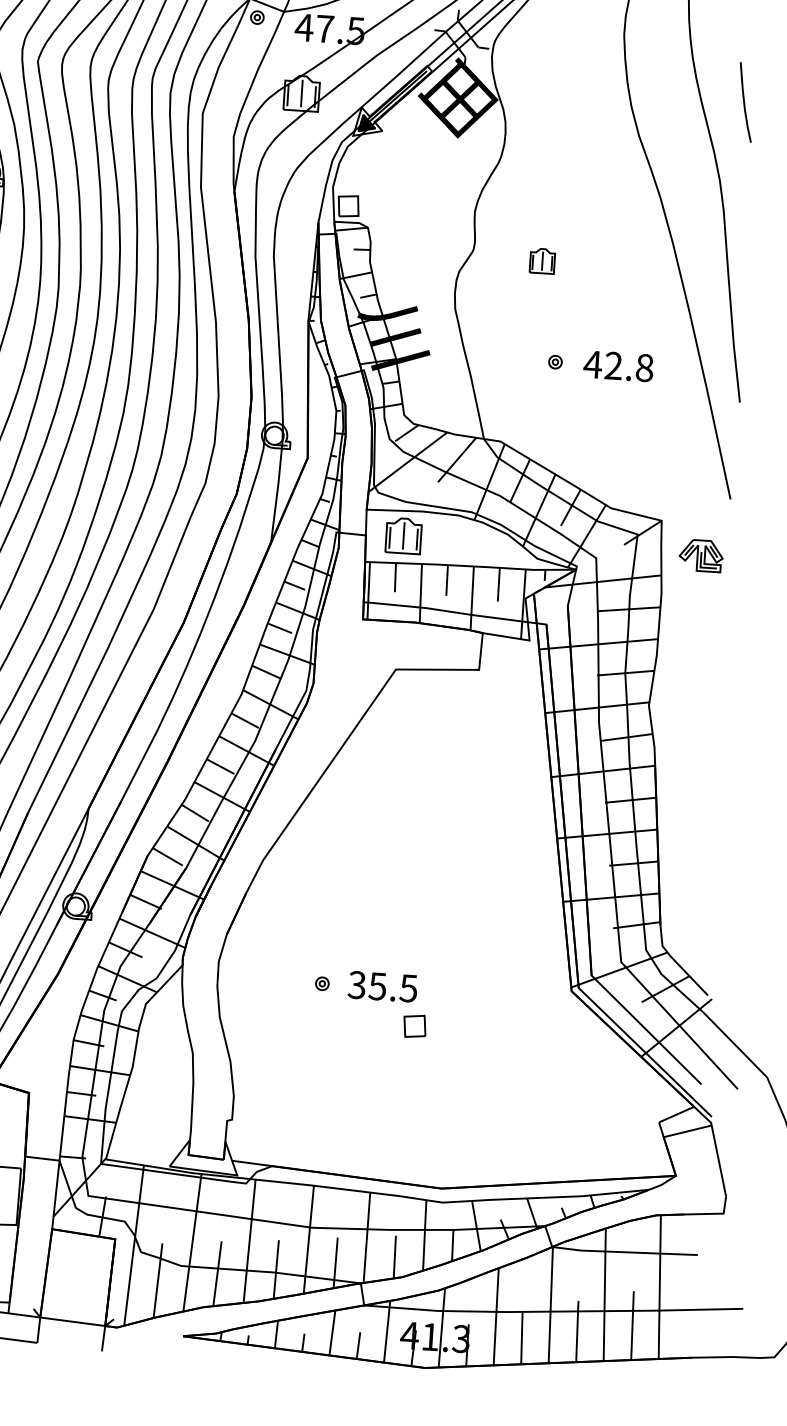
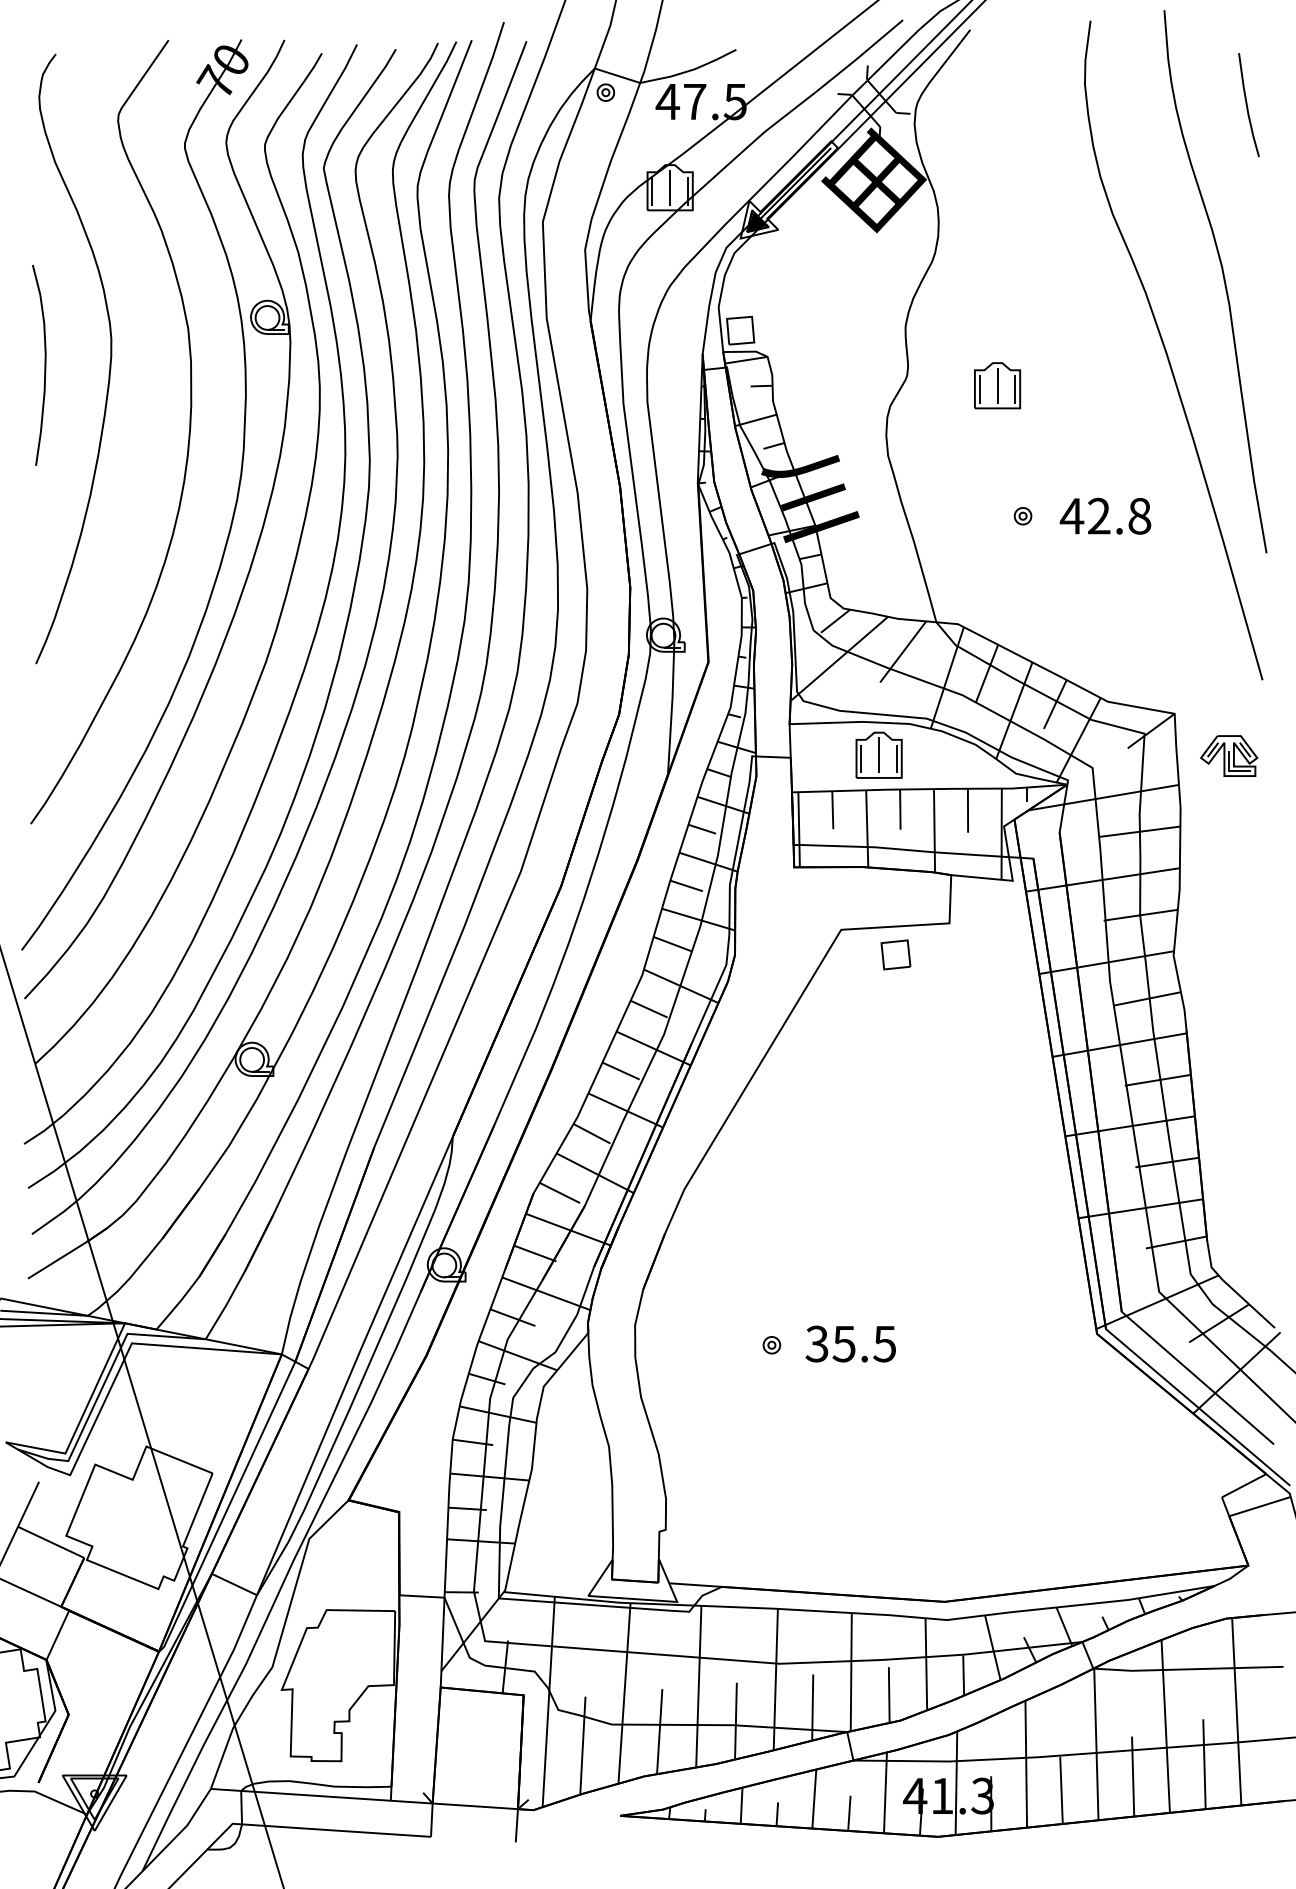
line: (744, 102) -> (1247, 105), moved
part: (542, 260) -> (997, 385), size x1.43
part: (403, 535) -> (878, 754), moved
part: (414, 1026) -> (895, 954), moved

